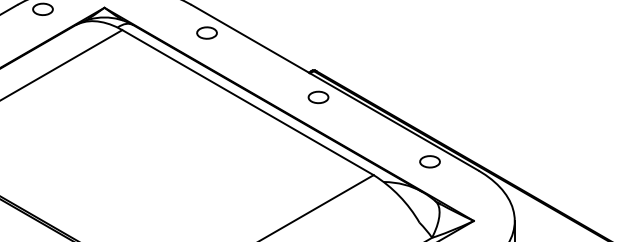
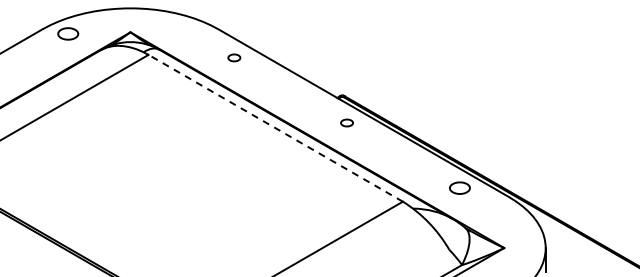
part: (207, 32) -> (234, 57), size x0.6
part: (317, 96) -> (346, 122), size x0.6
line: (247, 102) -> (275, 128), solid -> dashed

